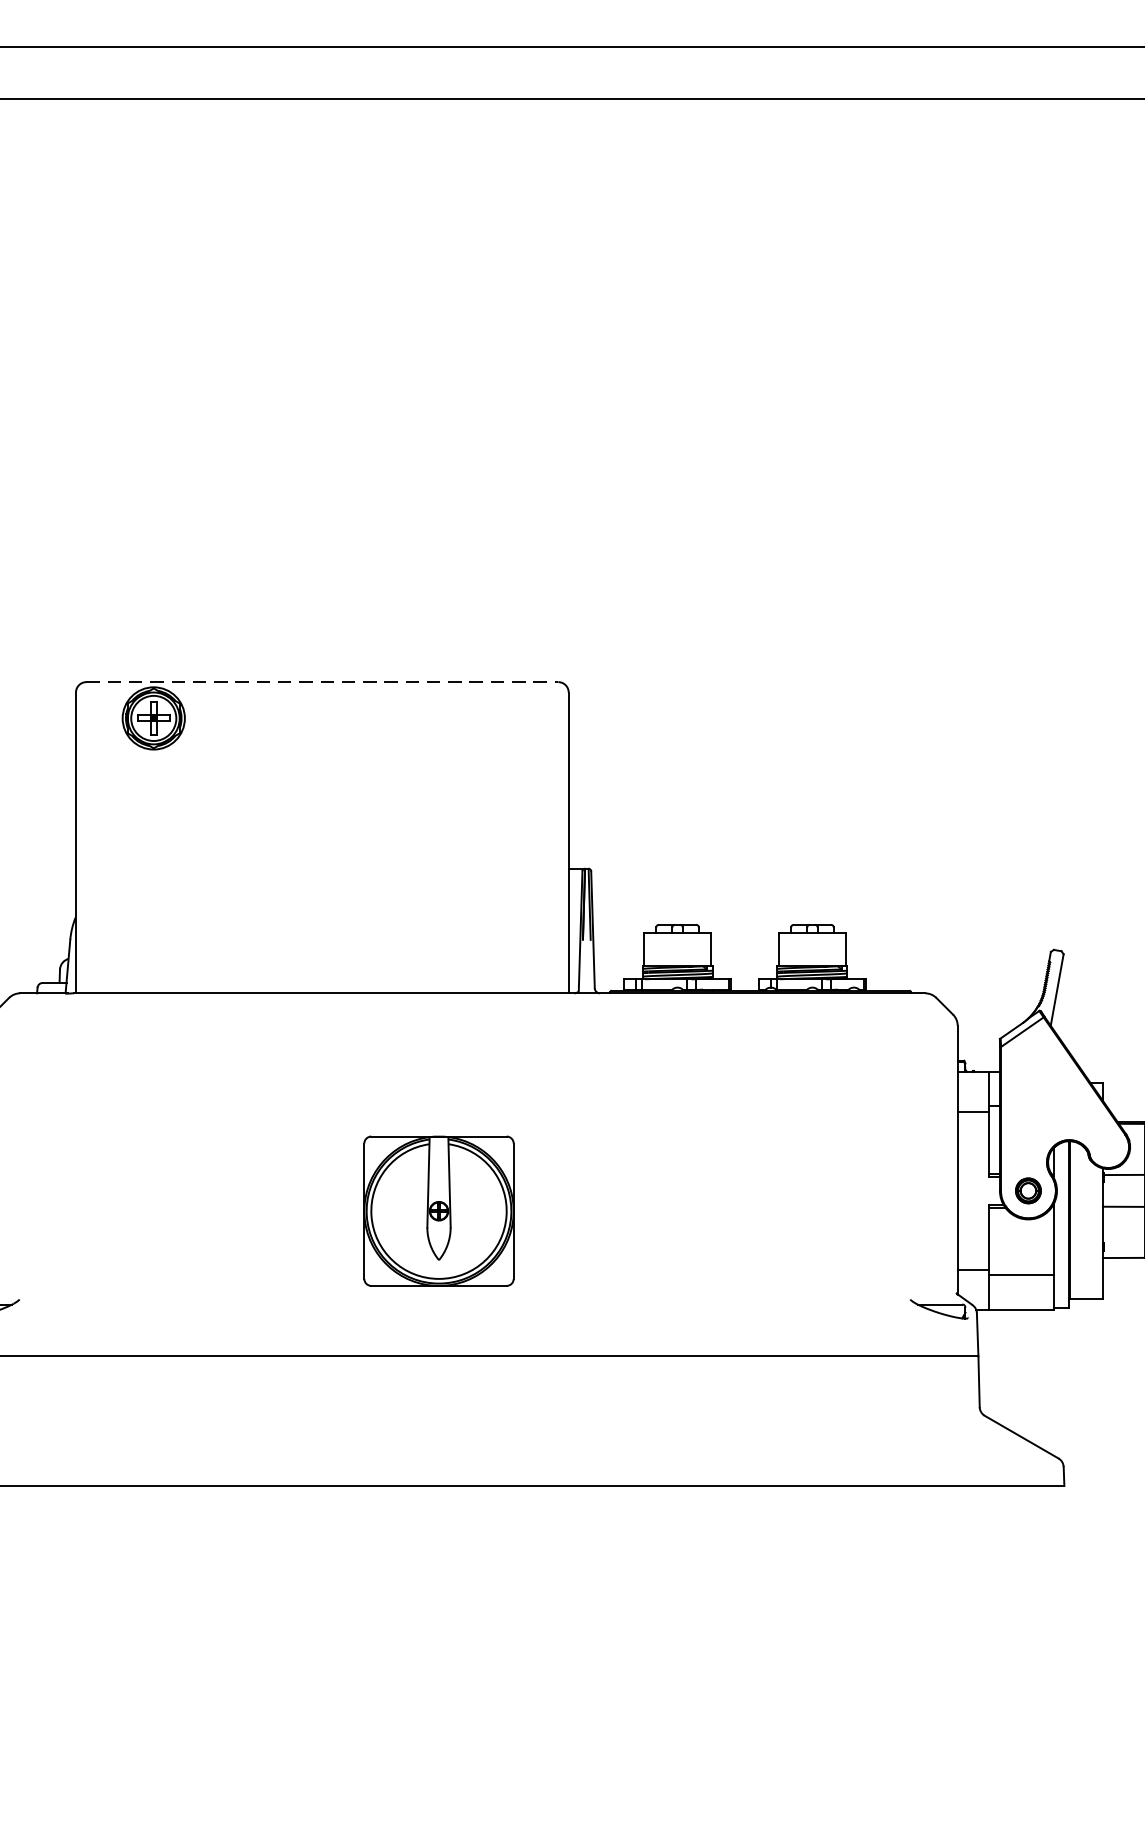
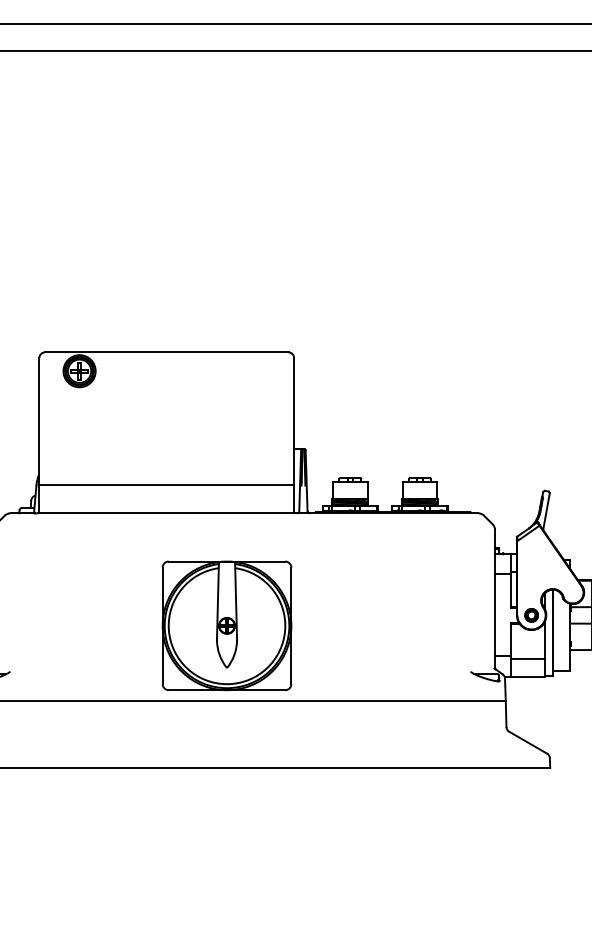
line: (321, 682) -> (166, 352), dashed -> solid
line: (321, 939) -> (166, 485), added
part: (438, 1210) -> (226, 625), size x1.67

